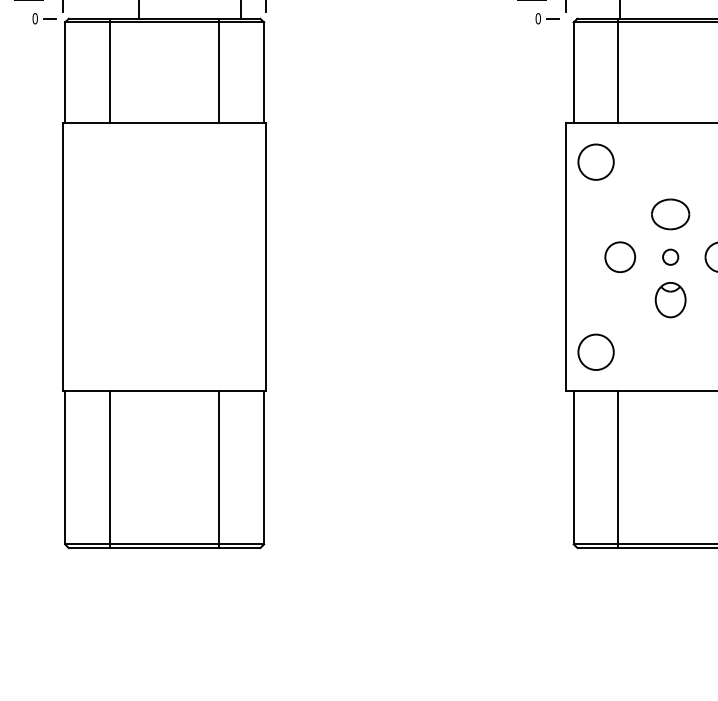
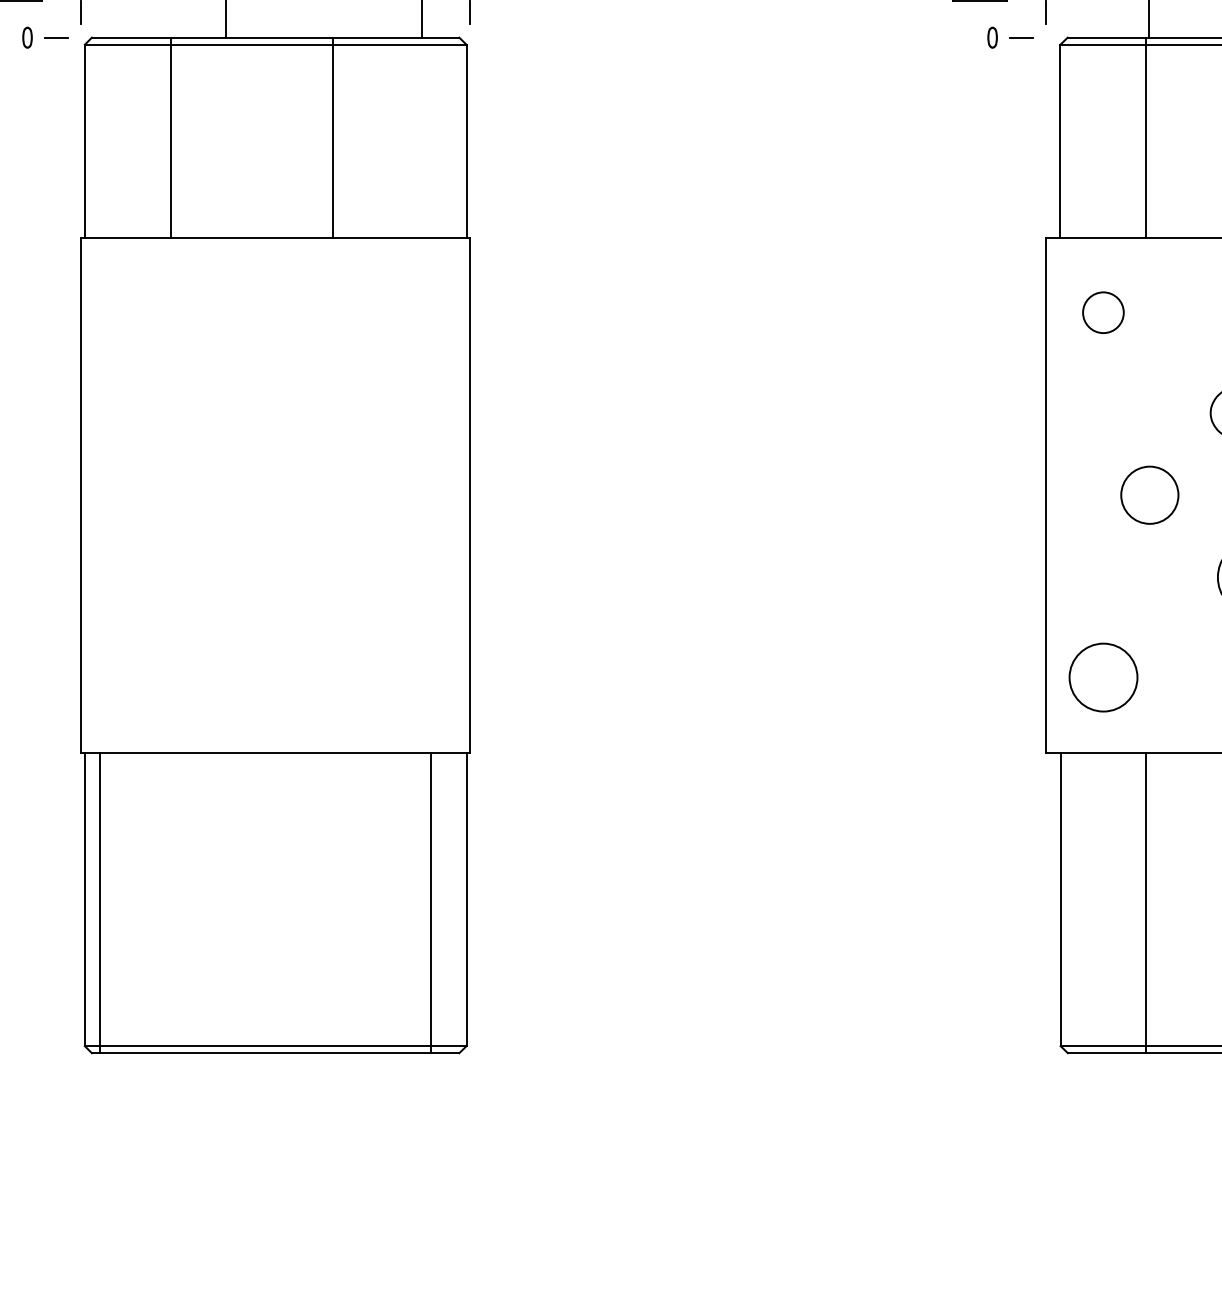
line: (219, 70) -> (333, 136), moved
circle: (595, 161) -> (1102, 311), size x0.6
line: (109, 469) -> (98, 902), moved
line: (219, 469) -> (430, 902), moved

